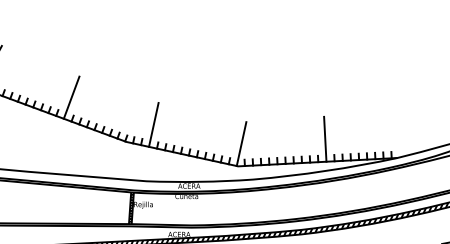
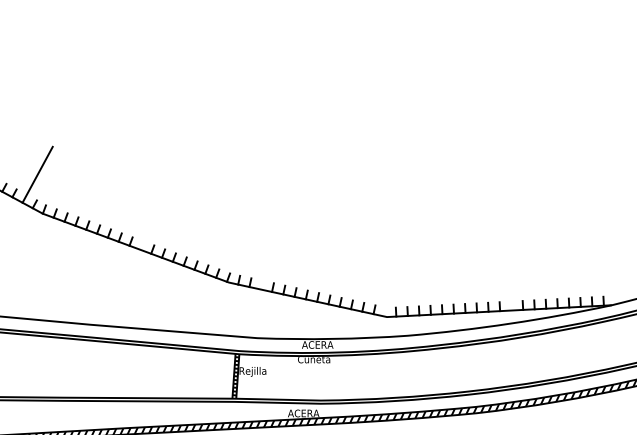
line: (71, 97) -> (151, 219), removed
line: (153, 124) -> (267, 258), removed
line: (324, 139) -> (509, 278), removed
line: (241, 144) -> (391, 285), removed

